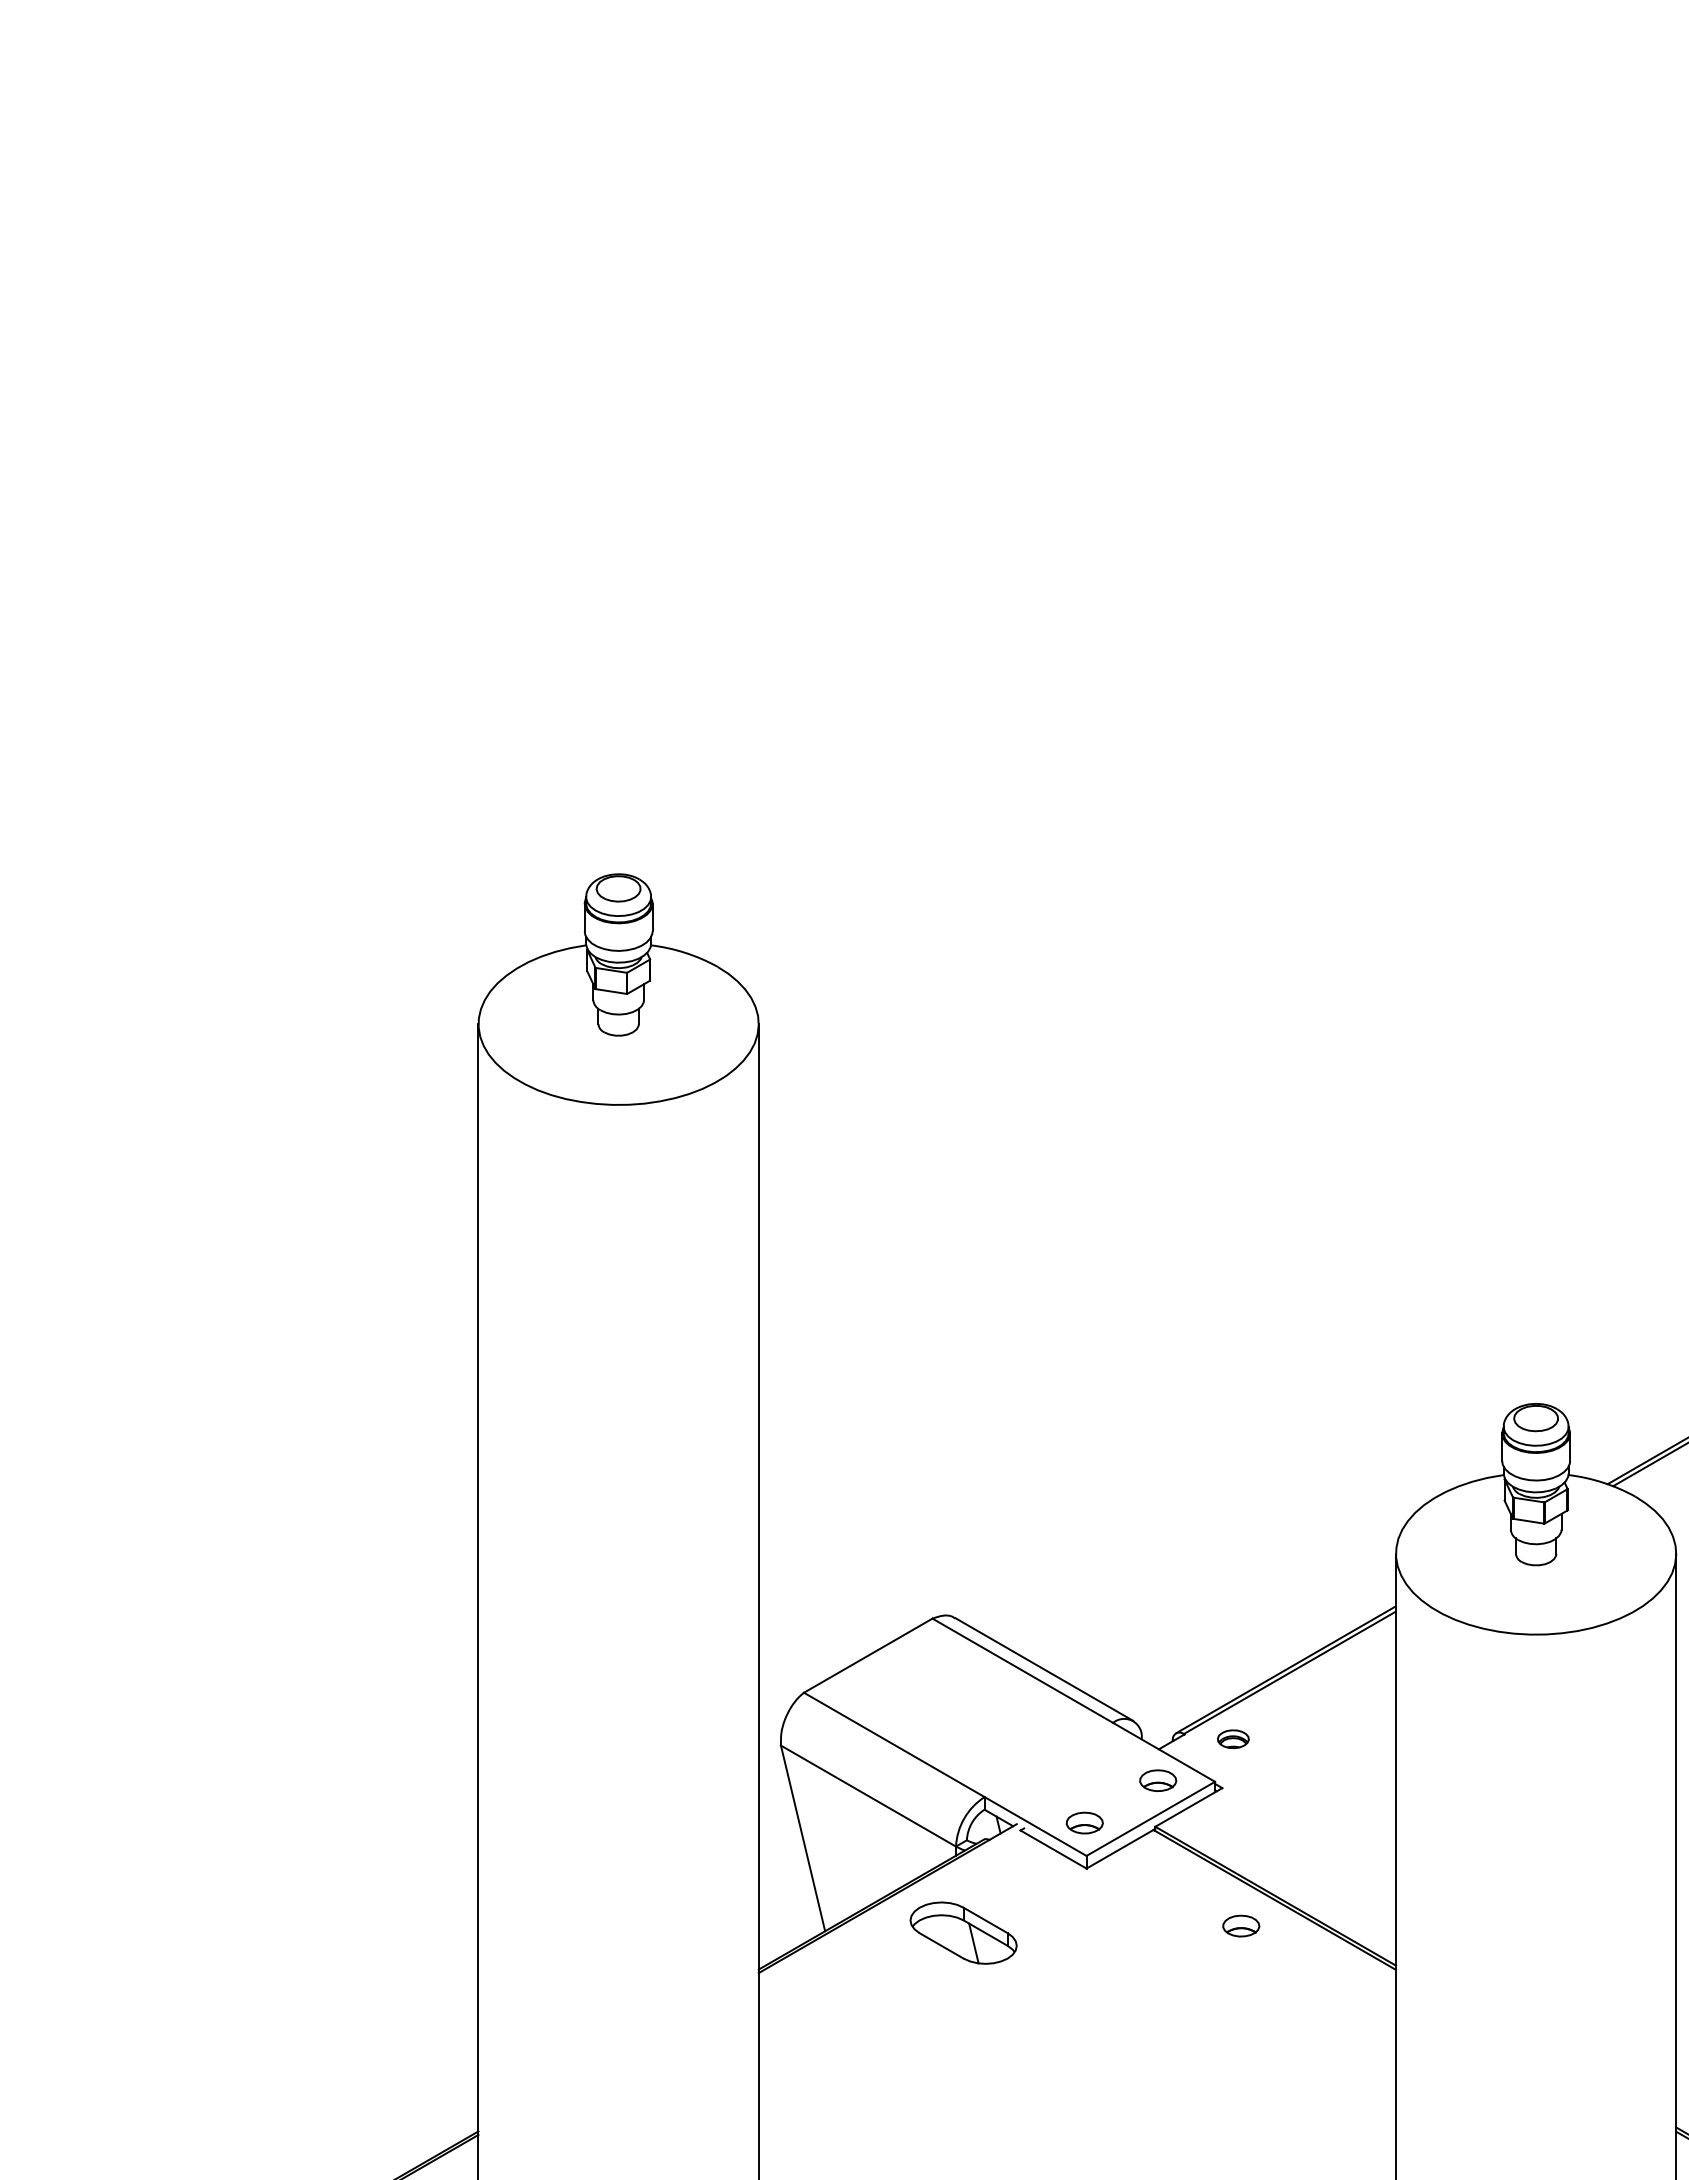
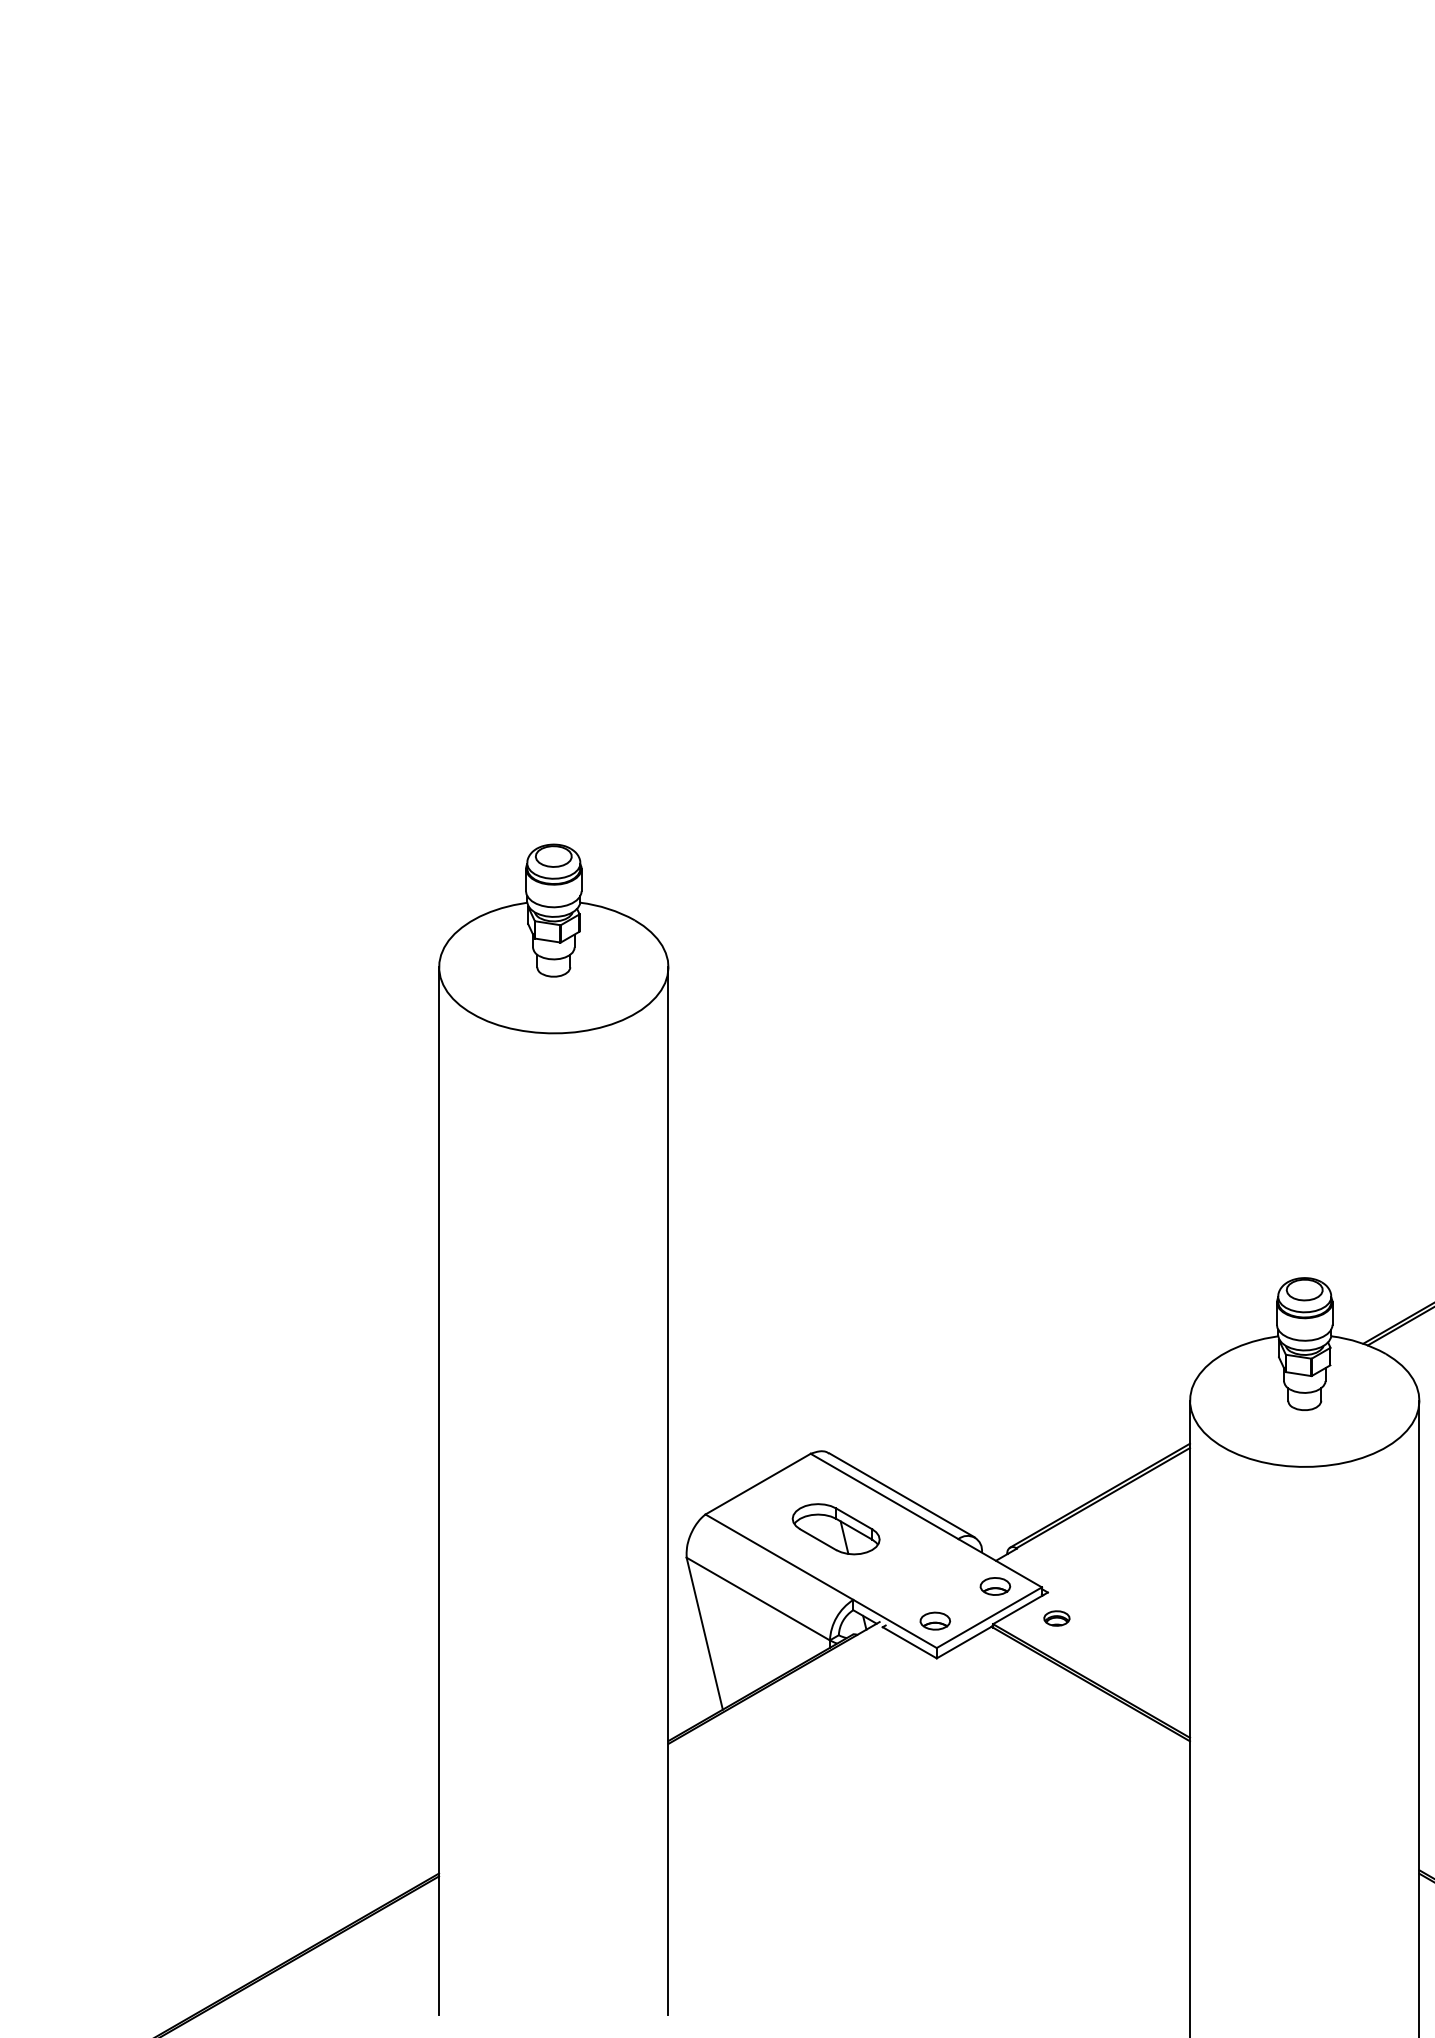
part: (1232, 1739) -> (1056, 1618), moved
part: (1241, 1926) -> (1063, 1705), removed
part: (962, 1933) -> (835, 1529), moved

